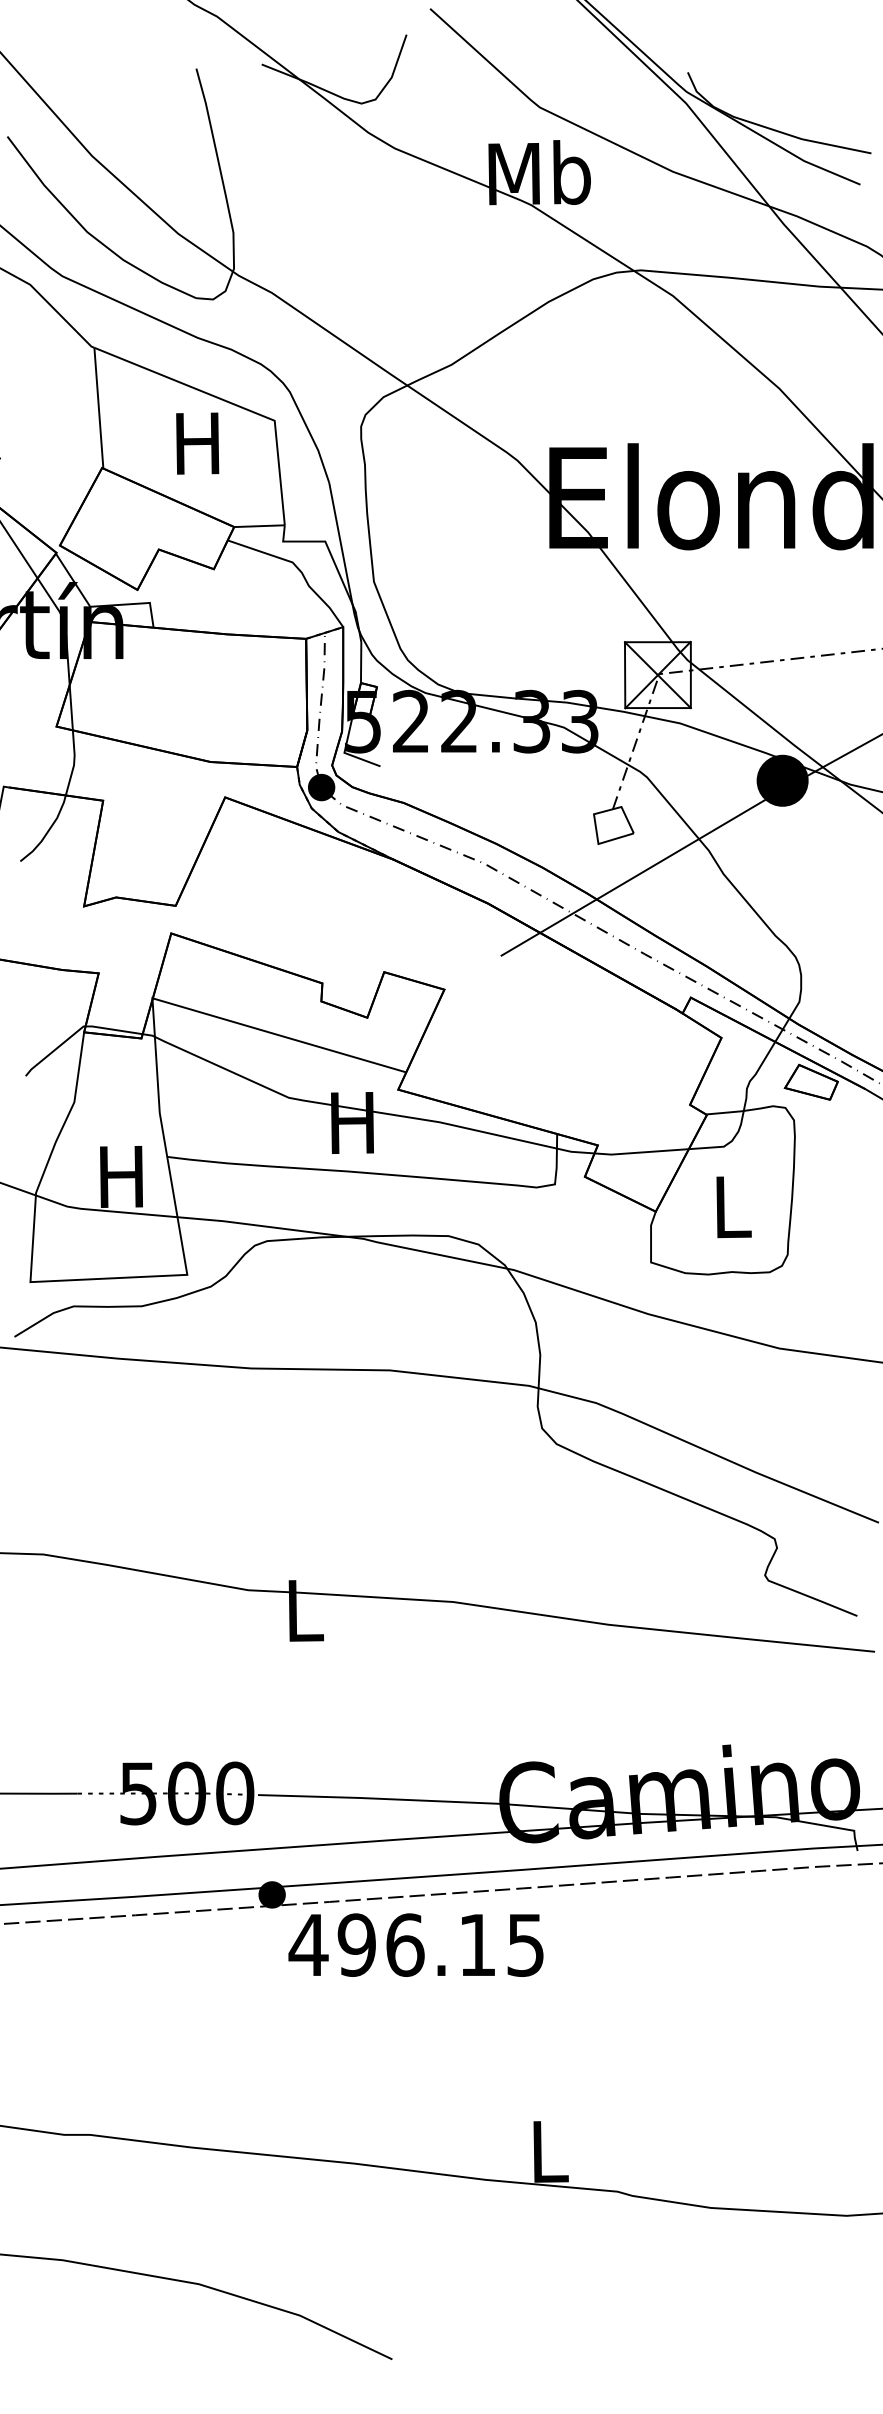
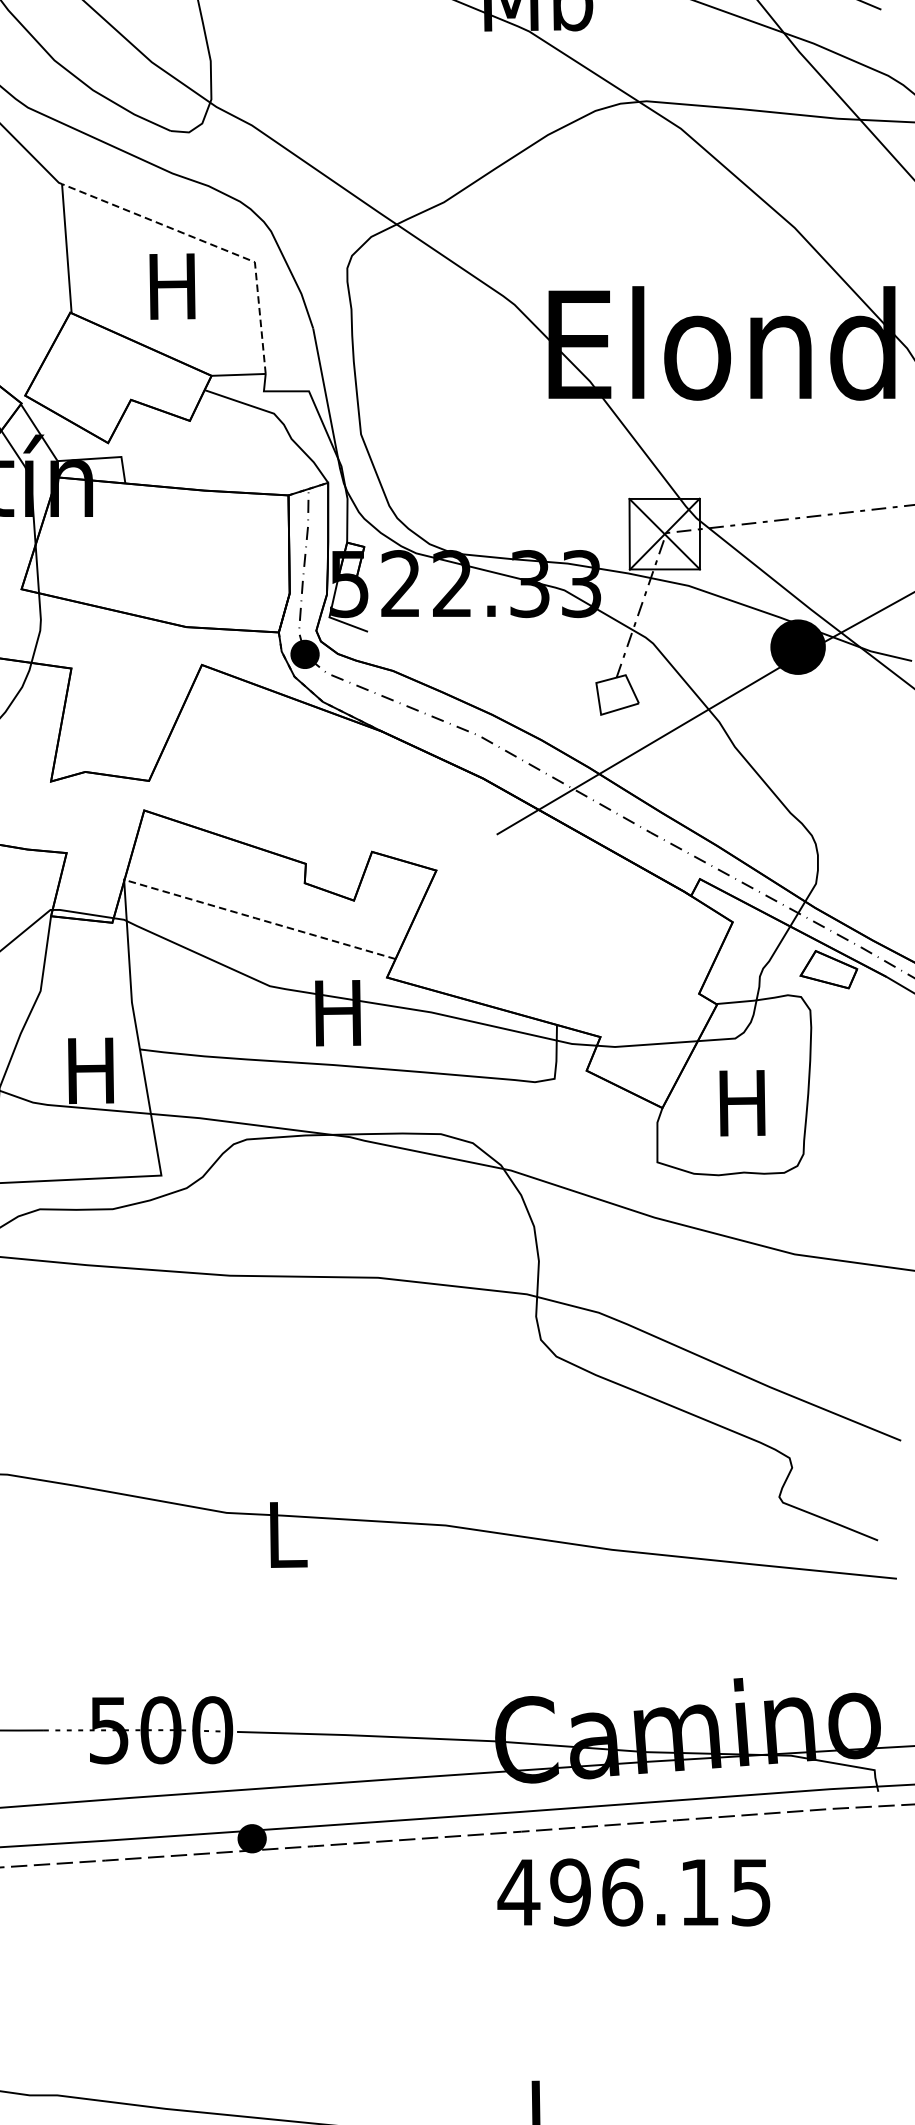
line: (234, 404) -> (211, 244), solid -> dashed
line: (279, 1035) -> (260, 919), solid -> dashed
text: (730, 1207) -> (742, 1103), L -> H
text: (415, 1944) -> (633, 1891), moved

